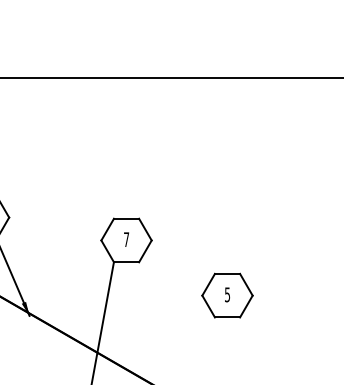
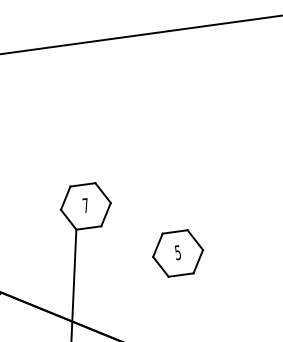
part: (227, 295) -> (178, 253), moved

